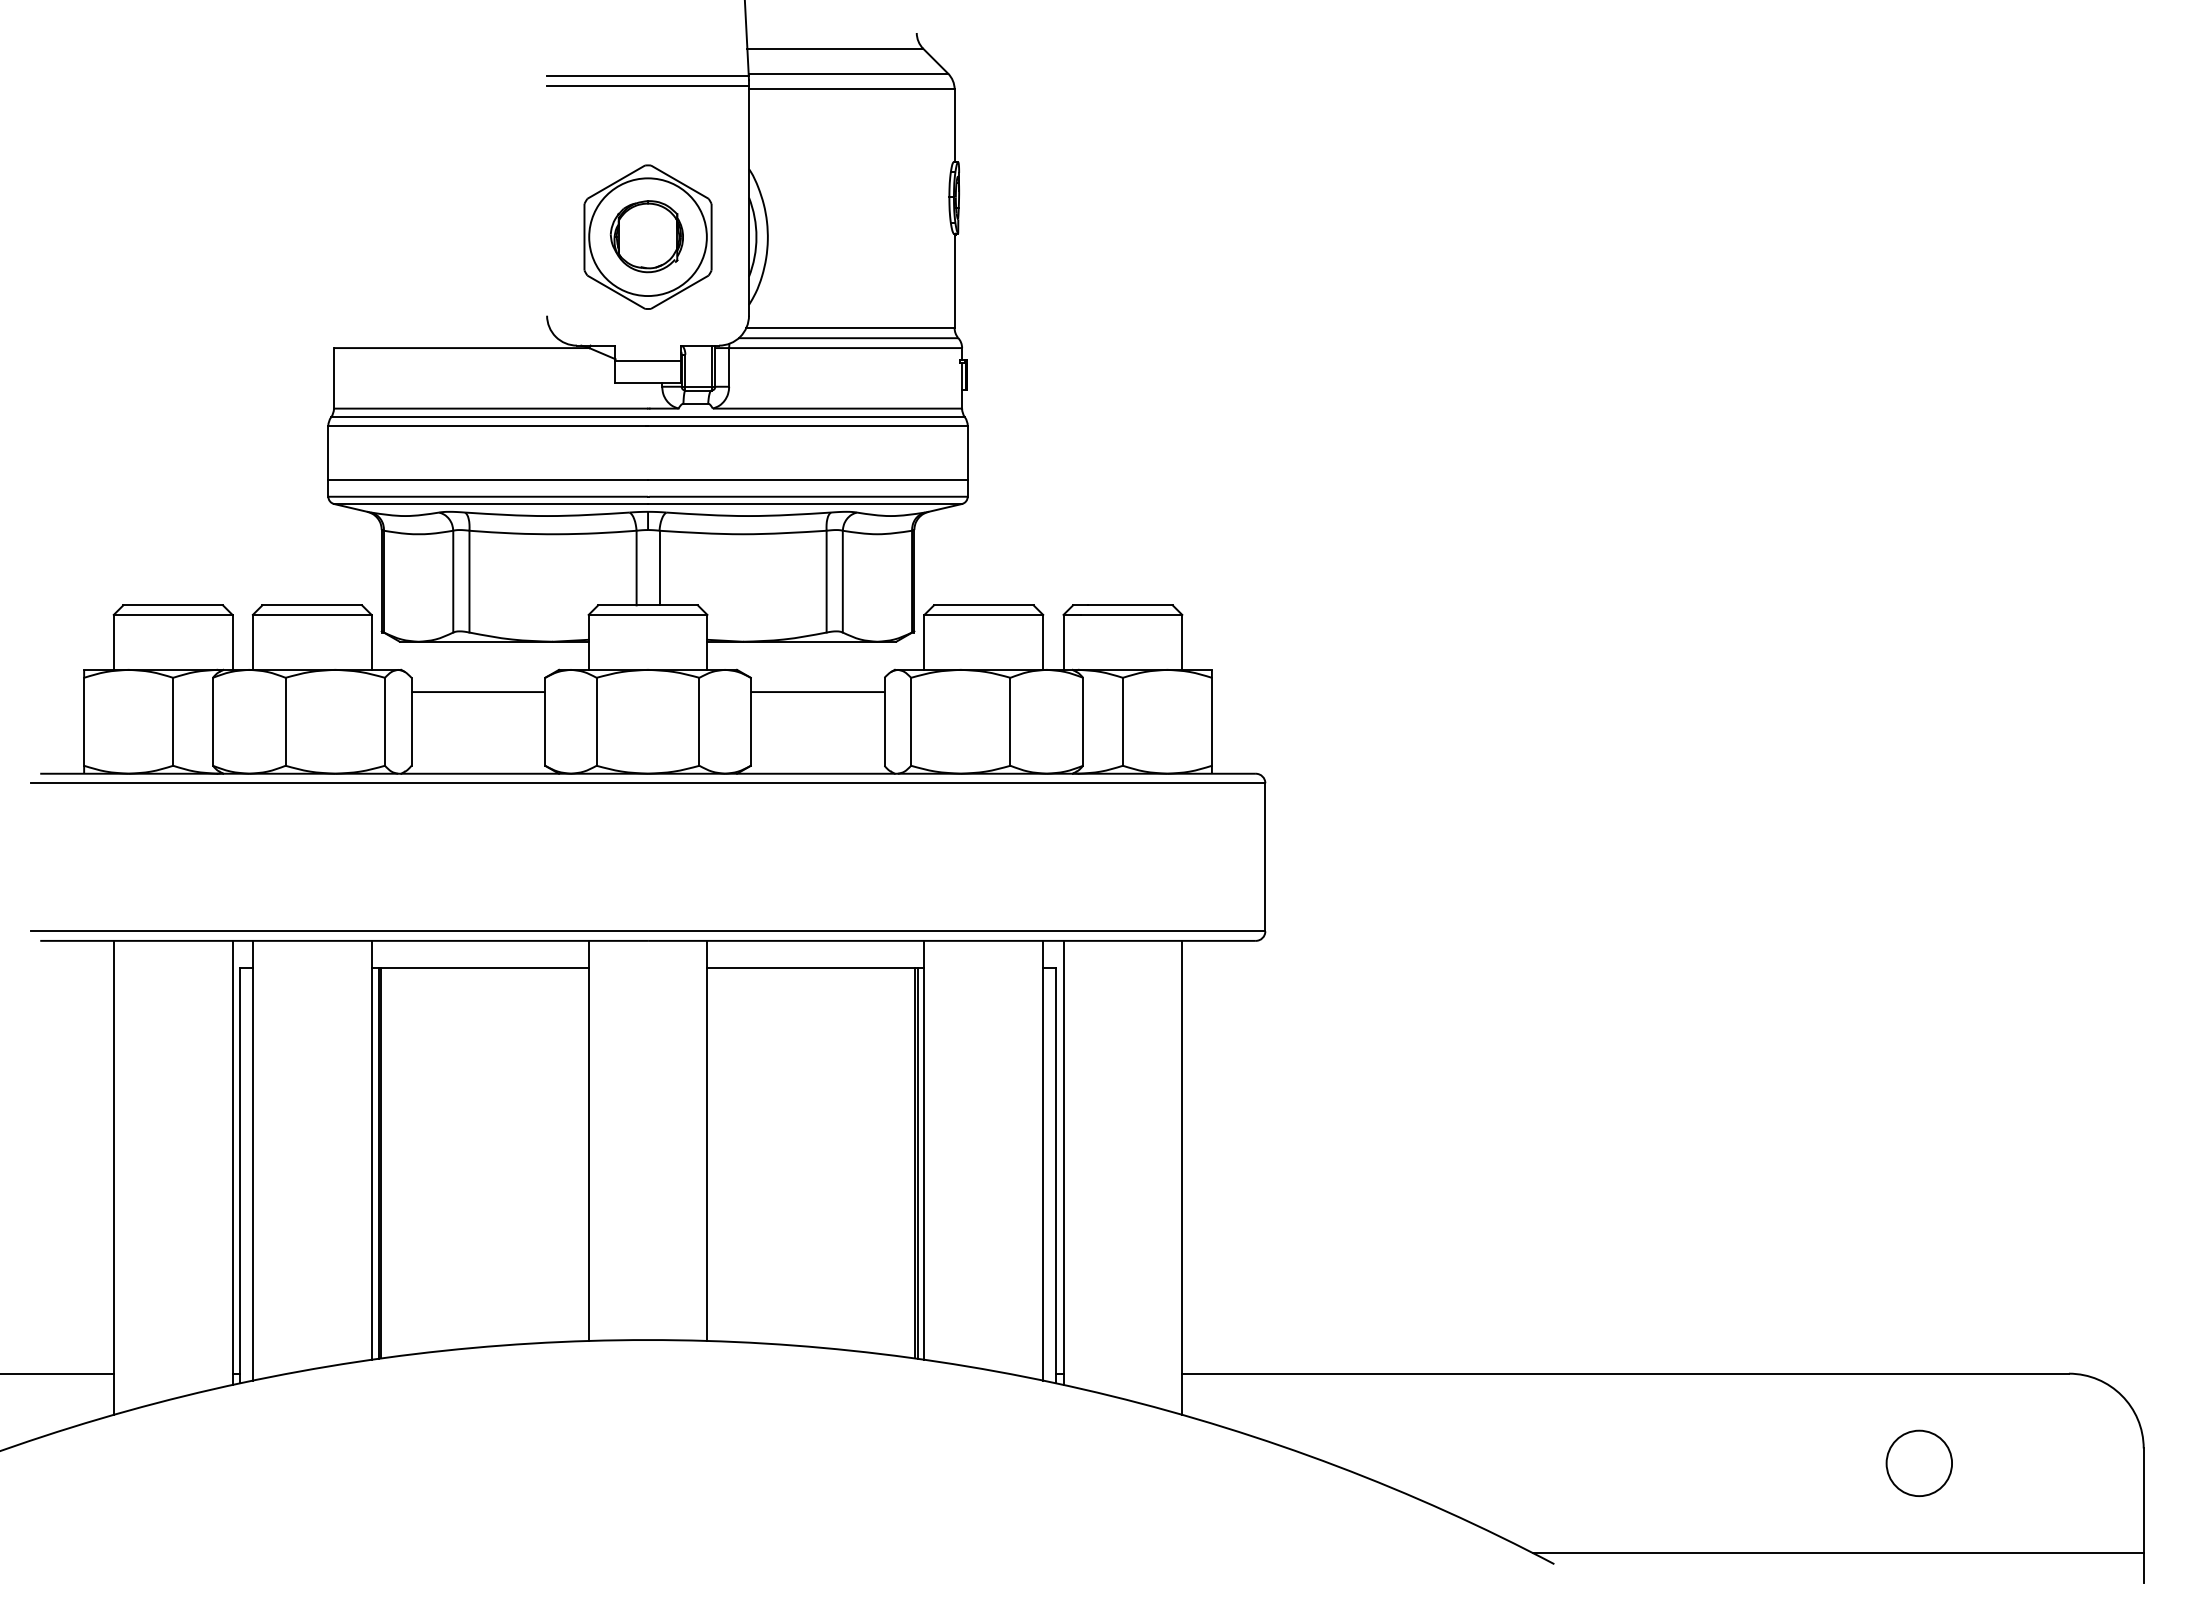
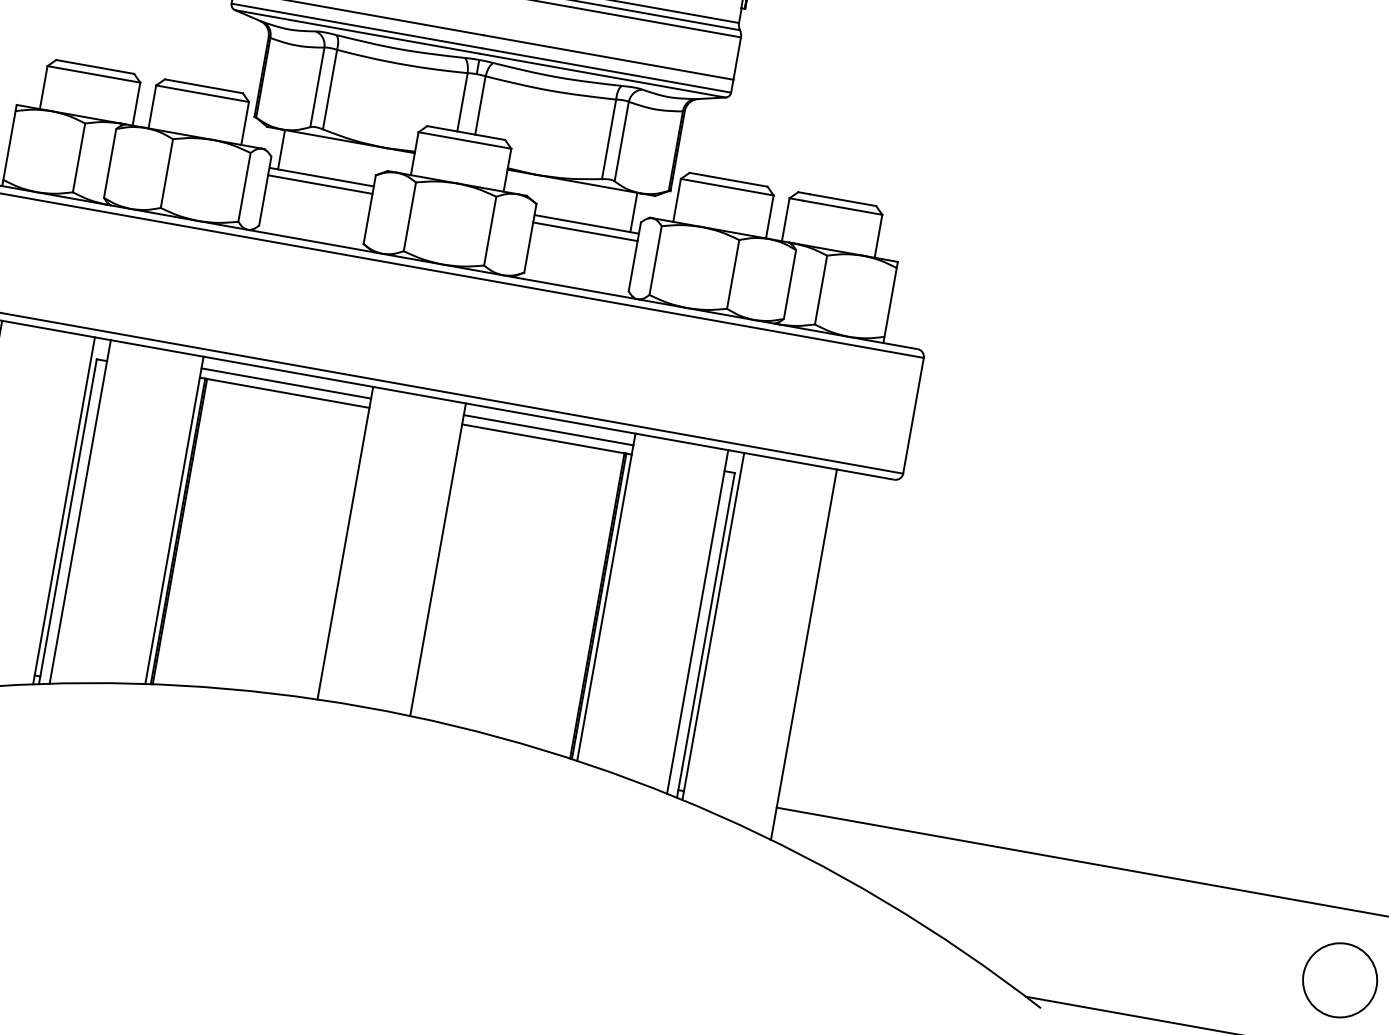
line: (422, 666) -> (281, 149), added
line: (873, 666) -> (633, 212), added
line: (478, 701) -> (320, 184), added
line: (817, 701) -> (585, 231), added
line: (479, 955) -> (285, 383), added
line: (815, 955) -> (548, 429), added
circle: (1919, 1463) -> (1340, 980), size x1.43

